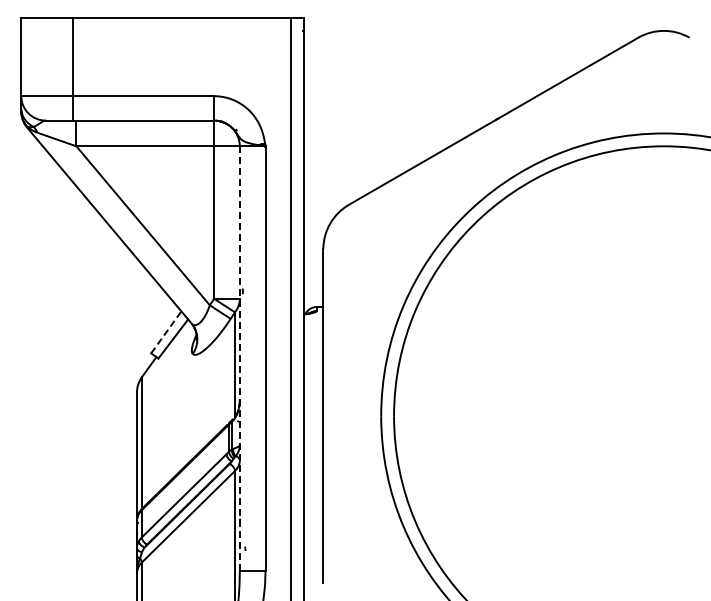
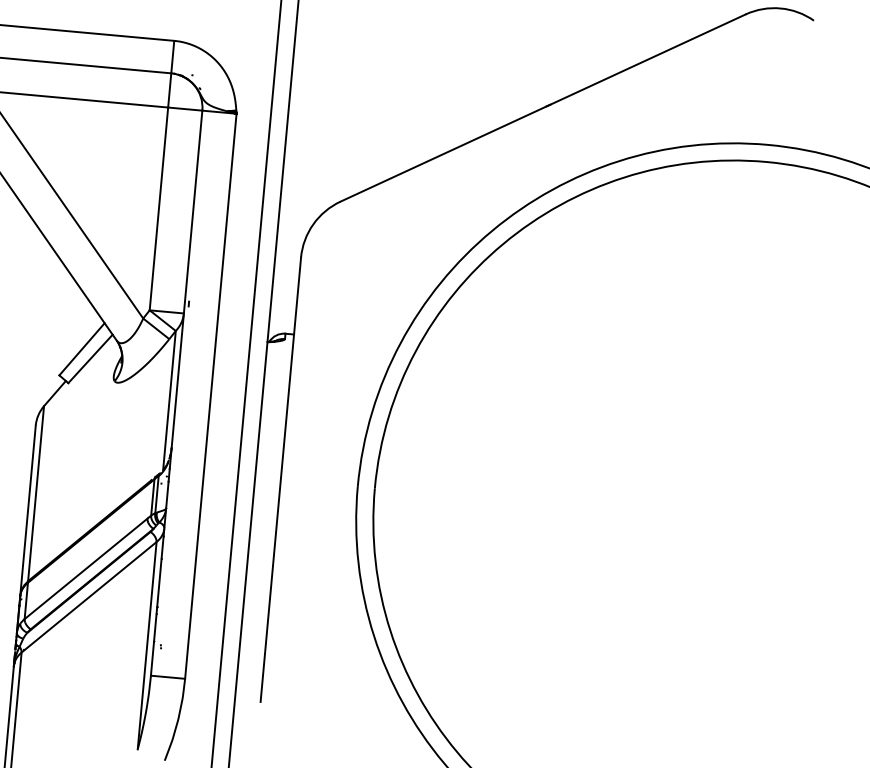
line: (166, 332) -> (82, 349), dashed -> solid
line: (239, 359) -> (176, 394), dashed -> solid

